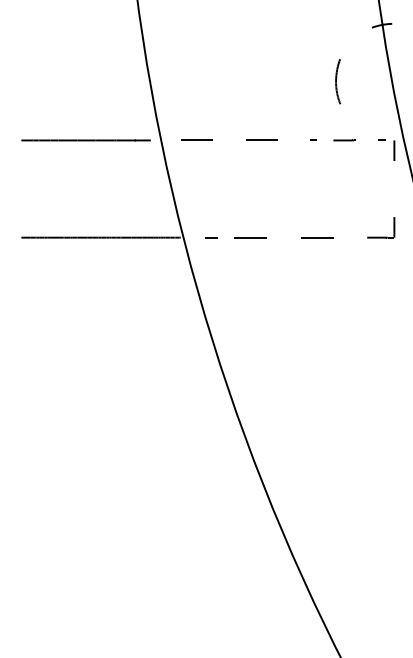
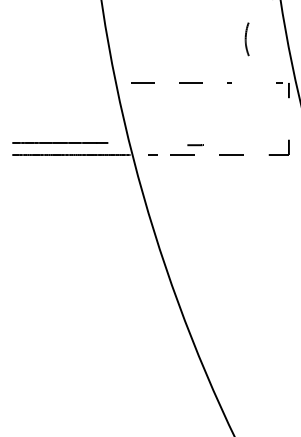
line: (85, 140) -> (59, 143), moved
line: (344, 140) -> (195, 145), moved

